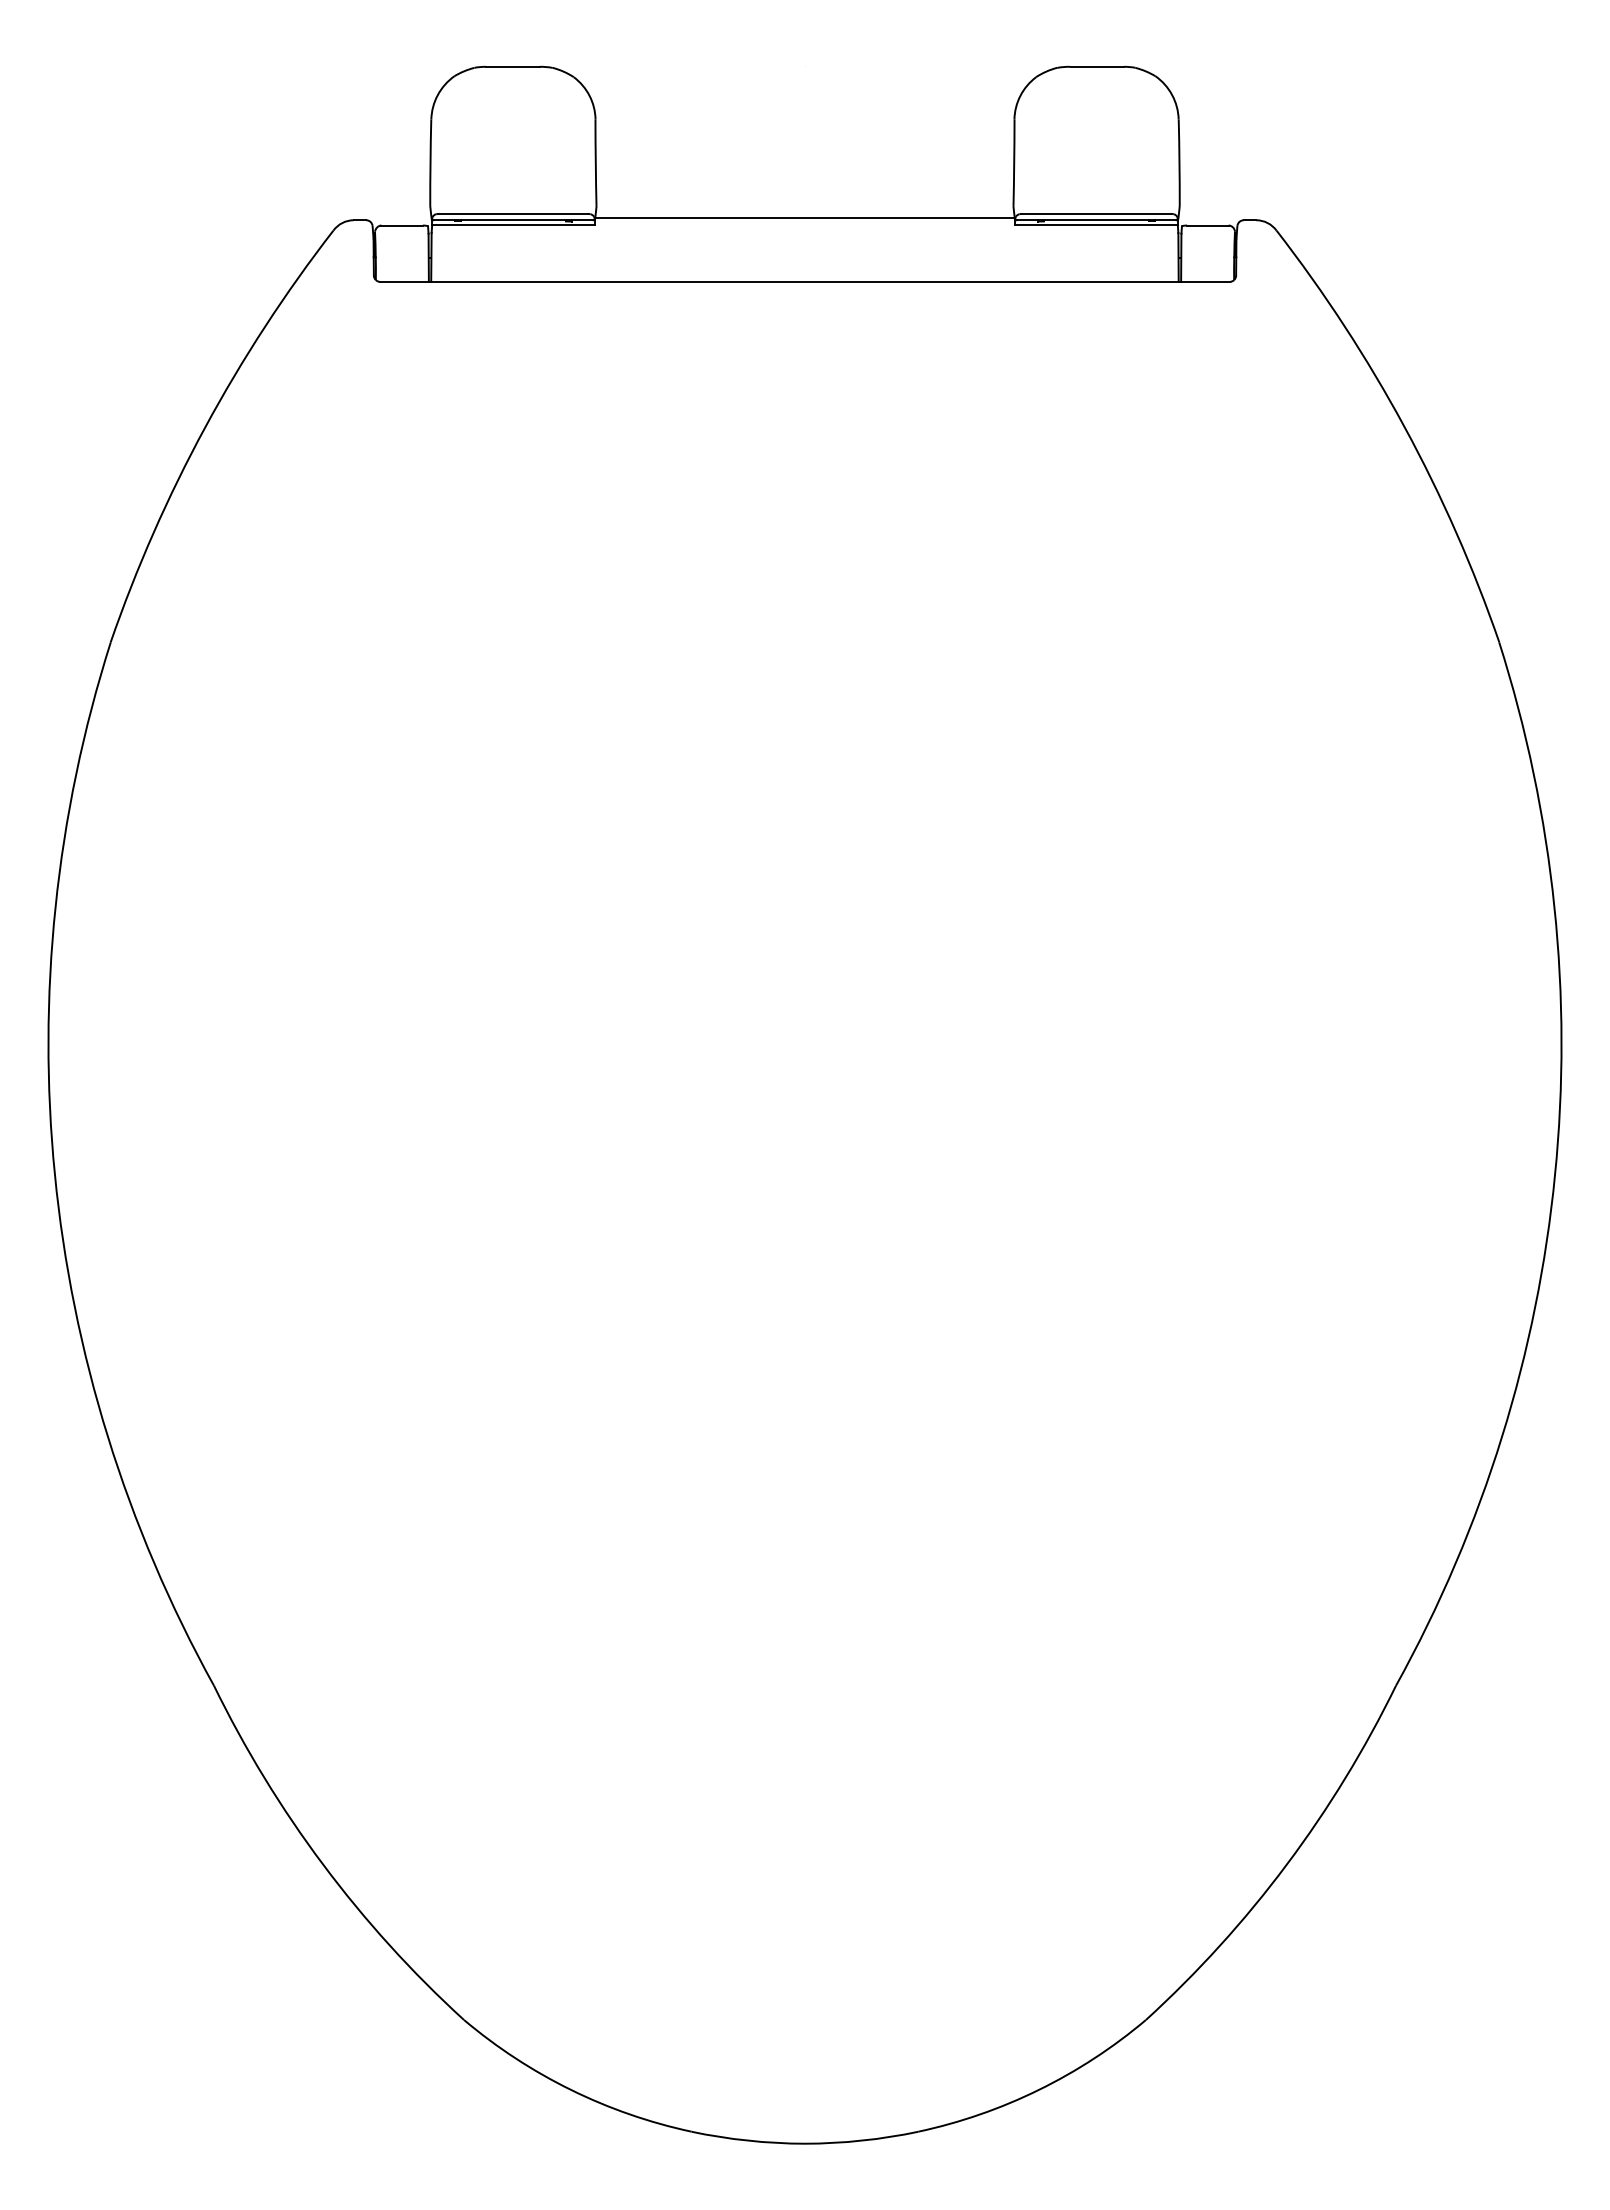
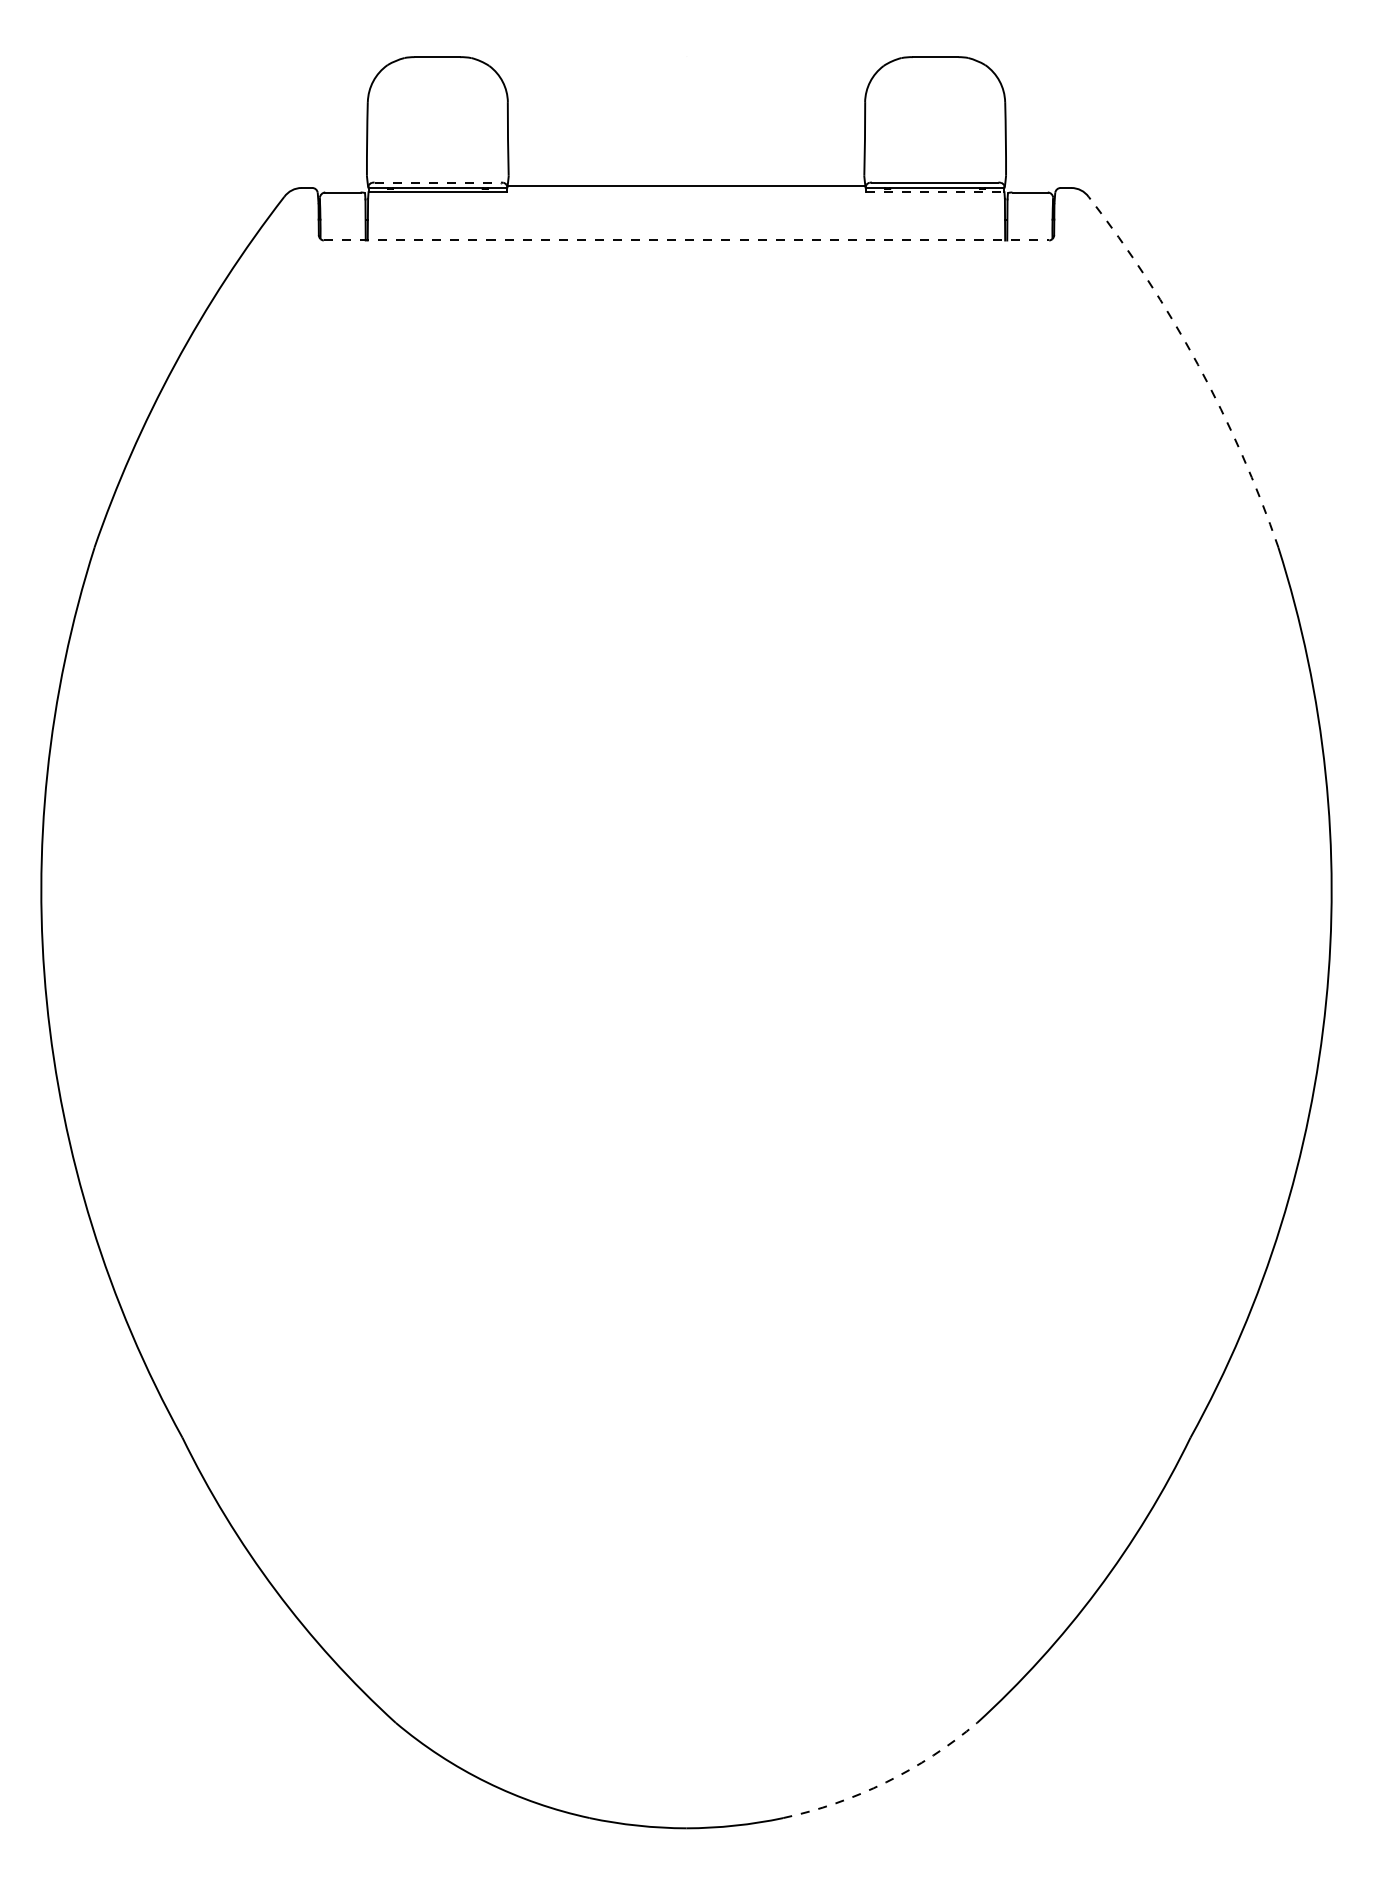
line: (513, 213) -> (437, 182), solid -> dashed
line: (1097, 225) -> (935, 192), solid -> dashed
line: (805, 281) -> (686, 240), solid -> dashed
arc: (1404, 427) -> (1197, 364), solid -> dashed
arc: (1039, 2089) -> (886, 1782), solid -> dashed

